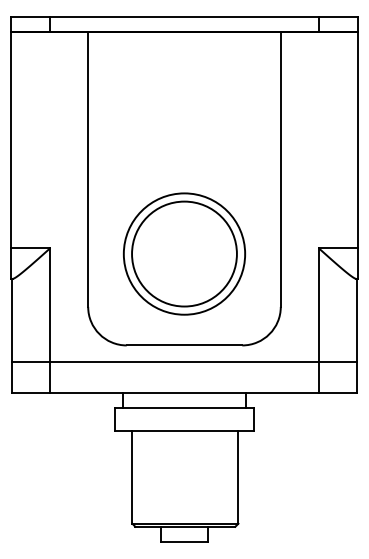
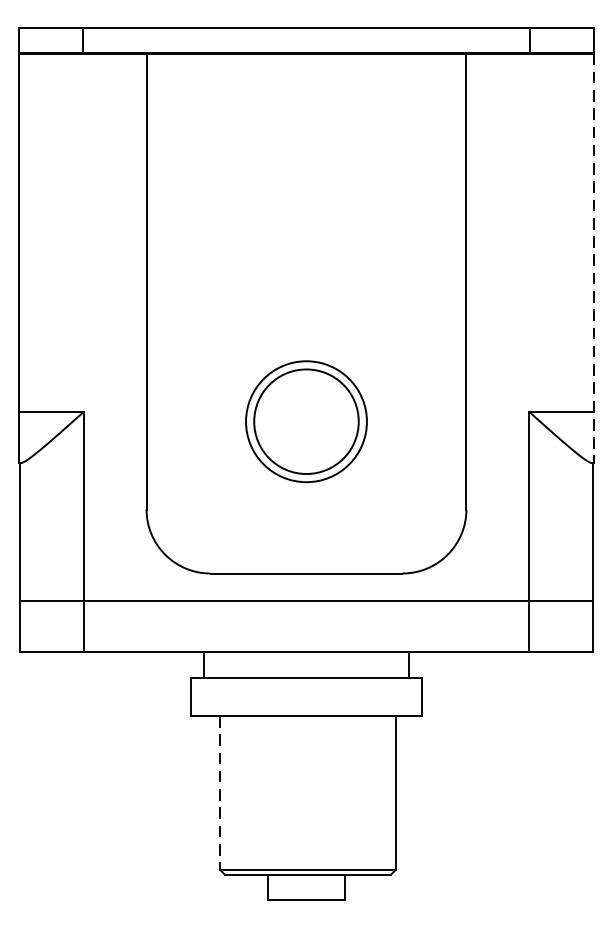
line: (357, 156) -> (593, 259), solid -> dashed
part: (184, 253) -> (306, 420), size x0.6
line: (132, 478) -> (220, 794), solid -> dashed

